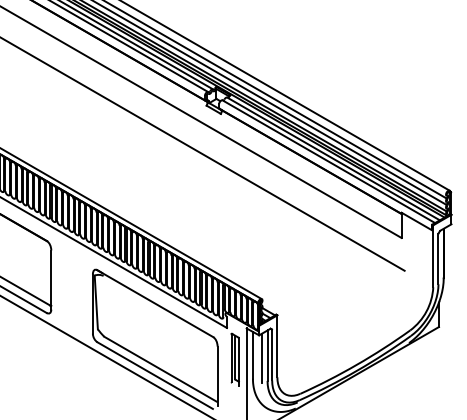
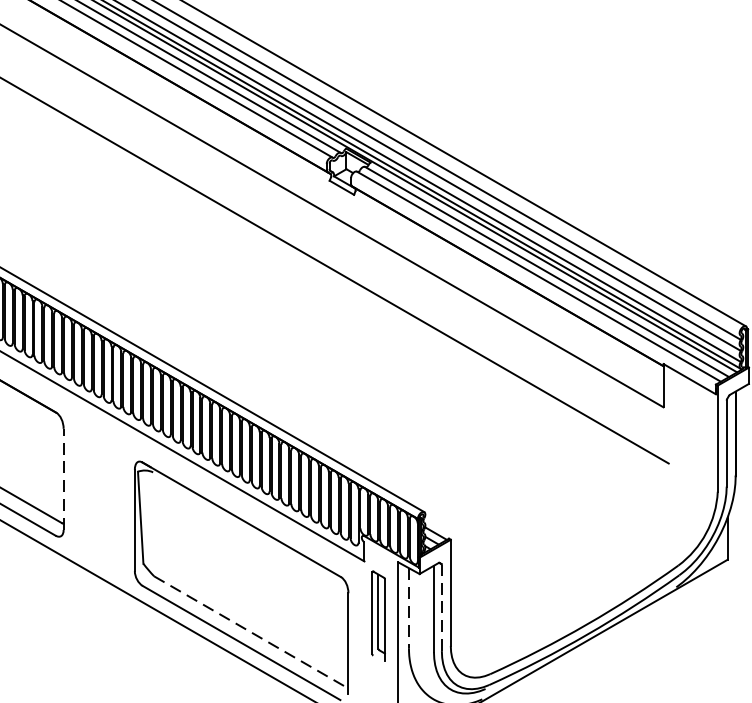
line: (51, 280) -> (63, 480), solid -> dashed
line: (272, 354) -> (442, 606), solid -> dashed
line: (252, 355) -> (408, 608), solid -> dashed
line: (261, 358) -> (423, 613), removed
line: (160, 369) -> (250, 632), solid -> dashed

